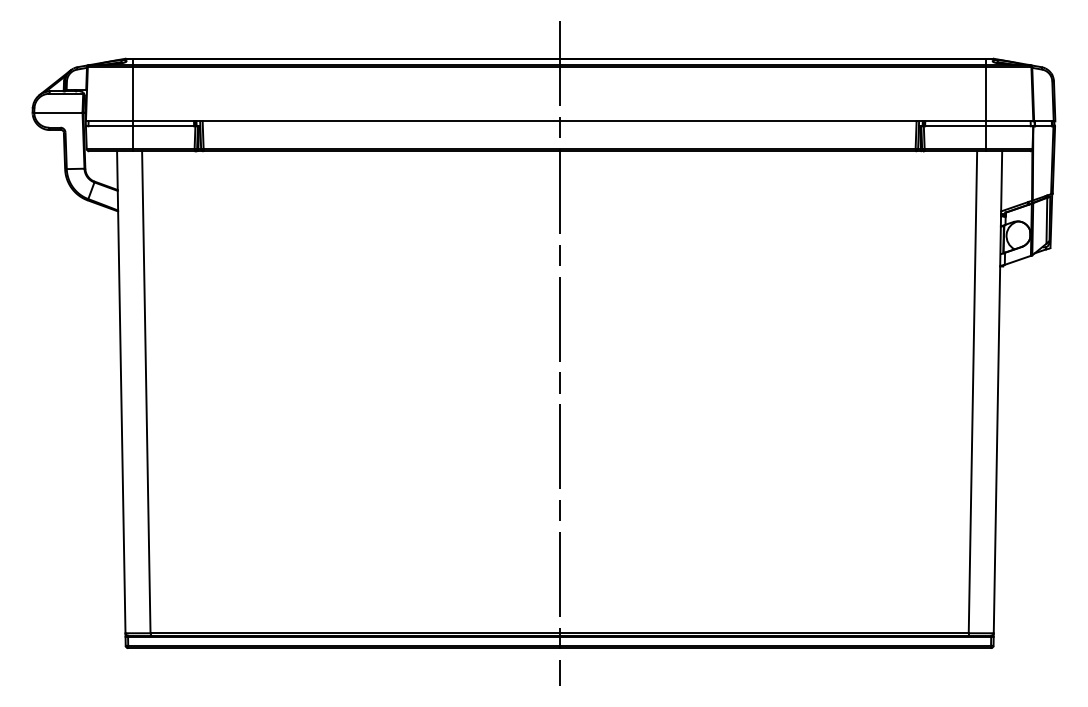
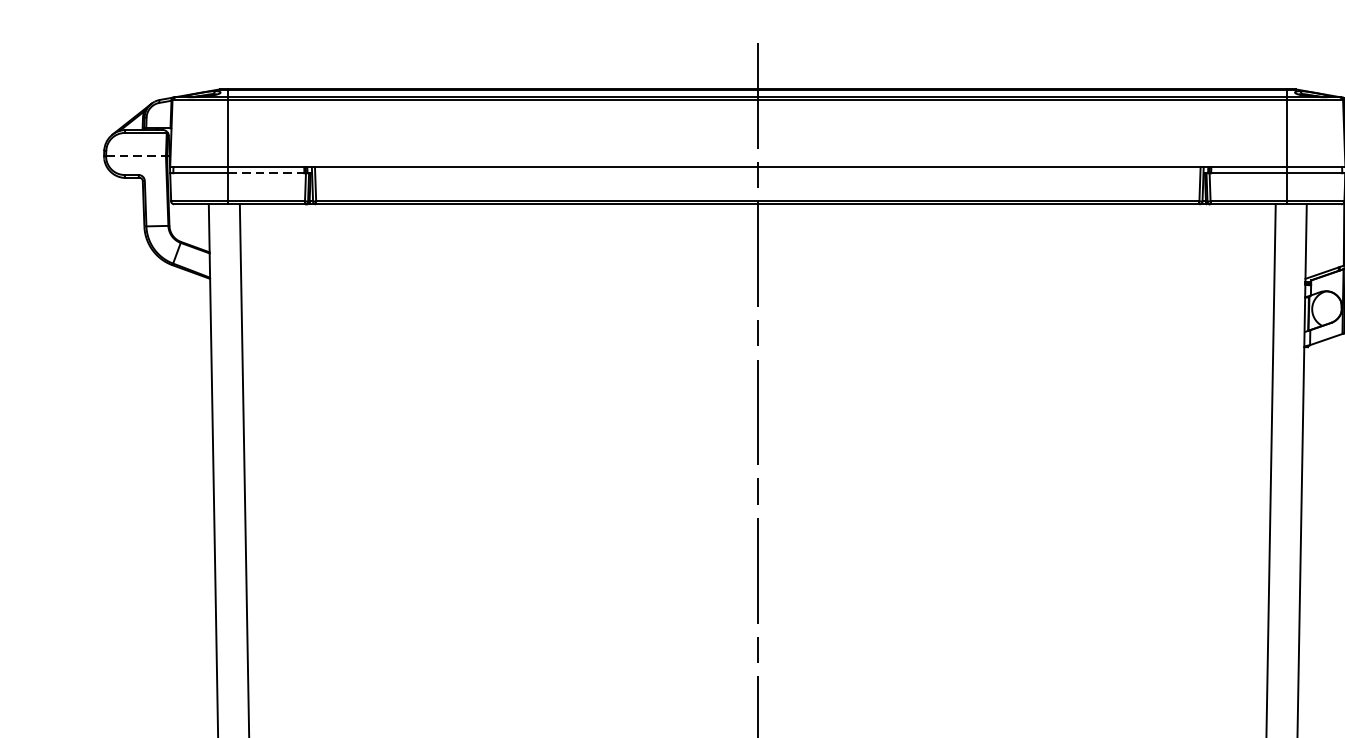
line: (58, 112) -> (136, 156), solid -> dashed
line: (164, 126) -> (267, 173), solid -> dashed

